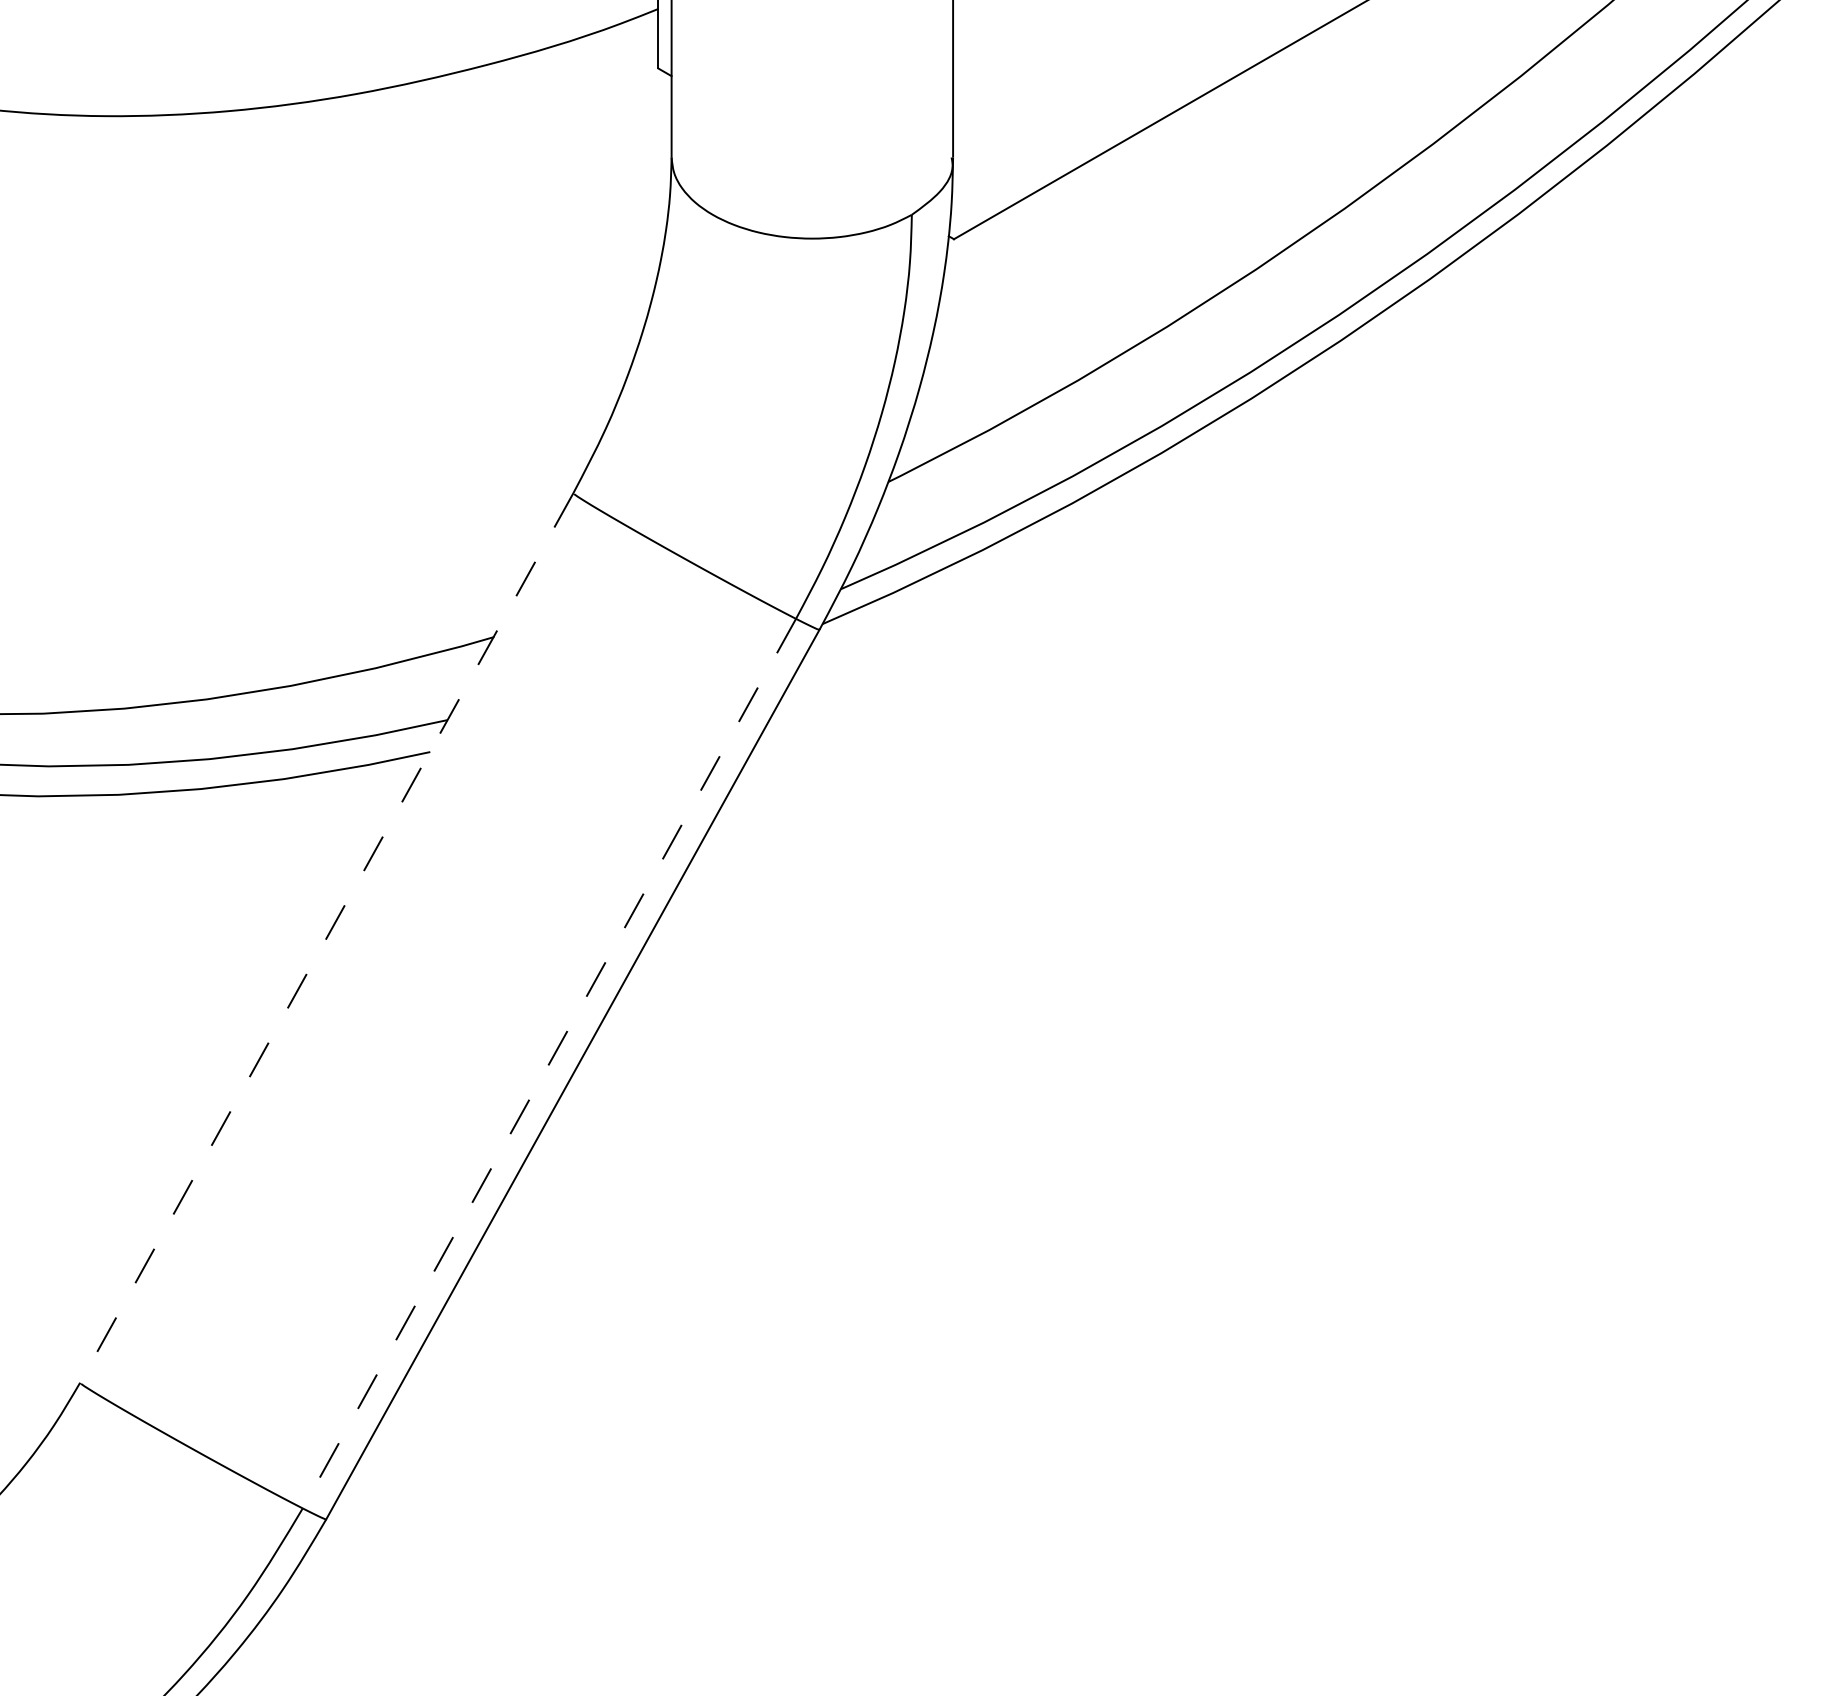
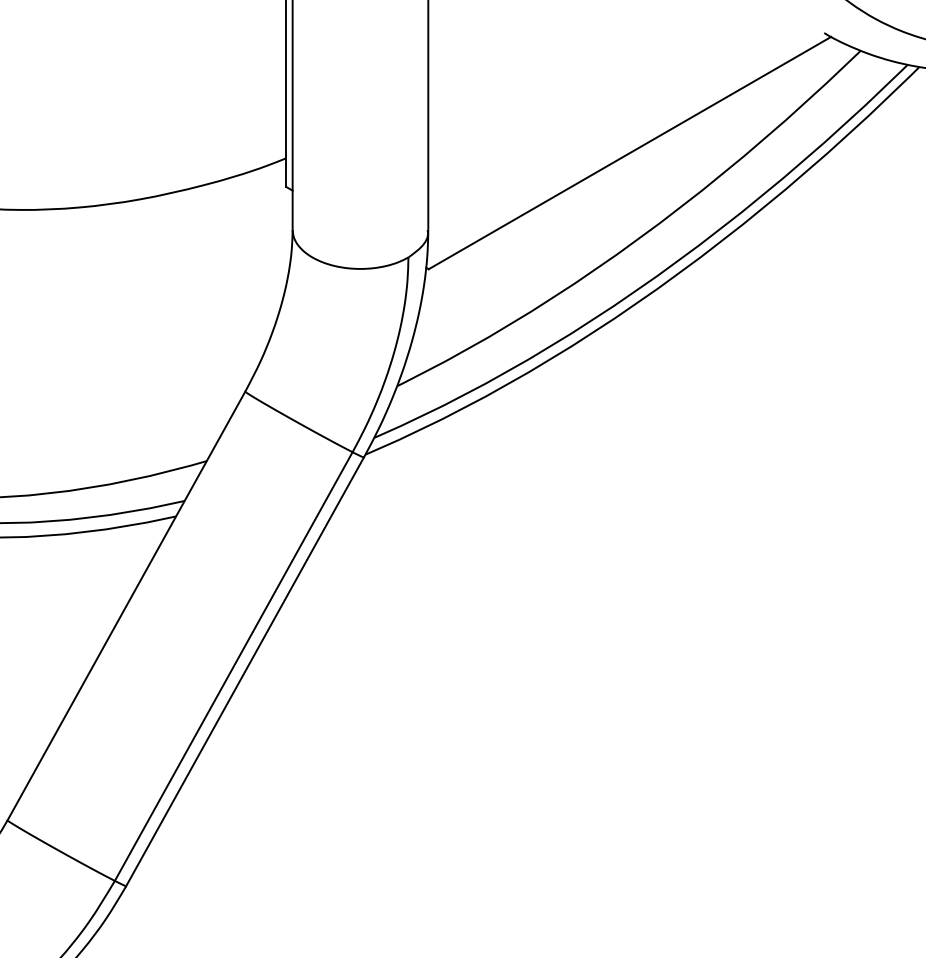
line: (326, 939) -> (126, 606), dashed -> solid
line: (548, 1063) -> (233, 666), dashed -> solid

